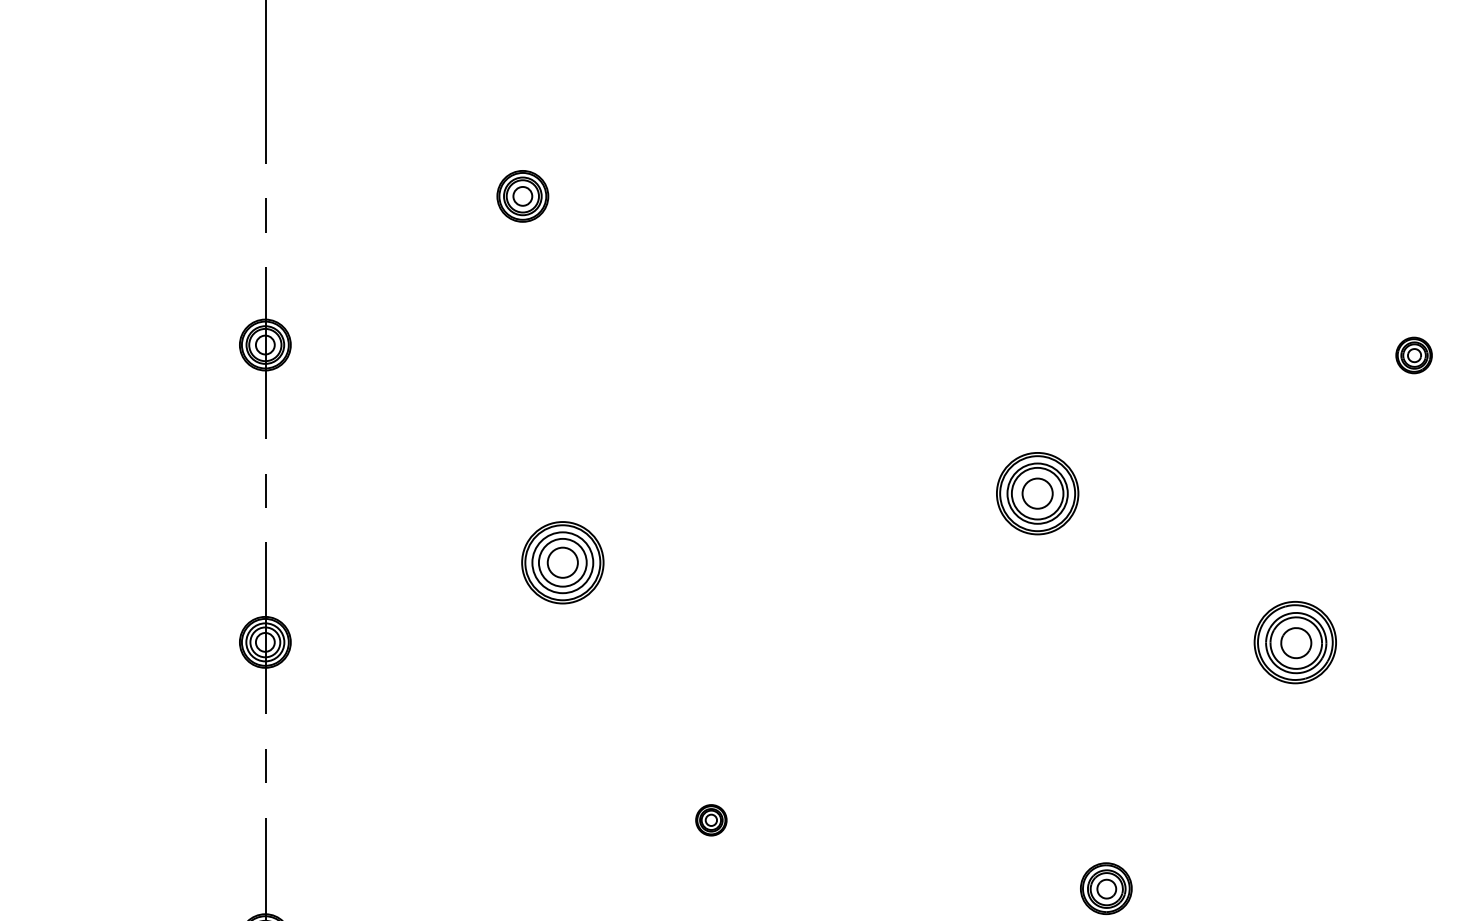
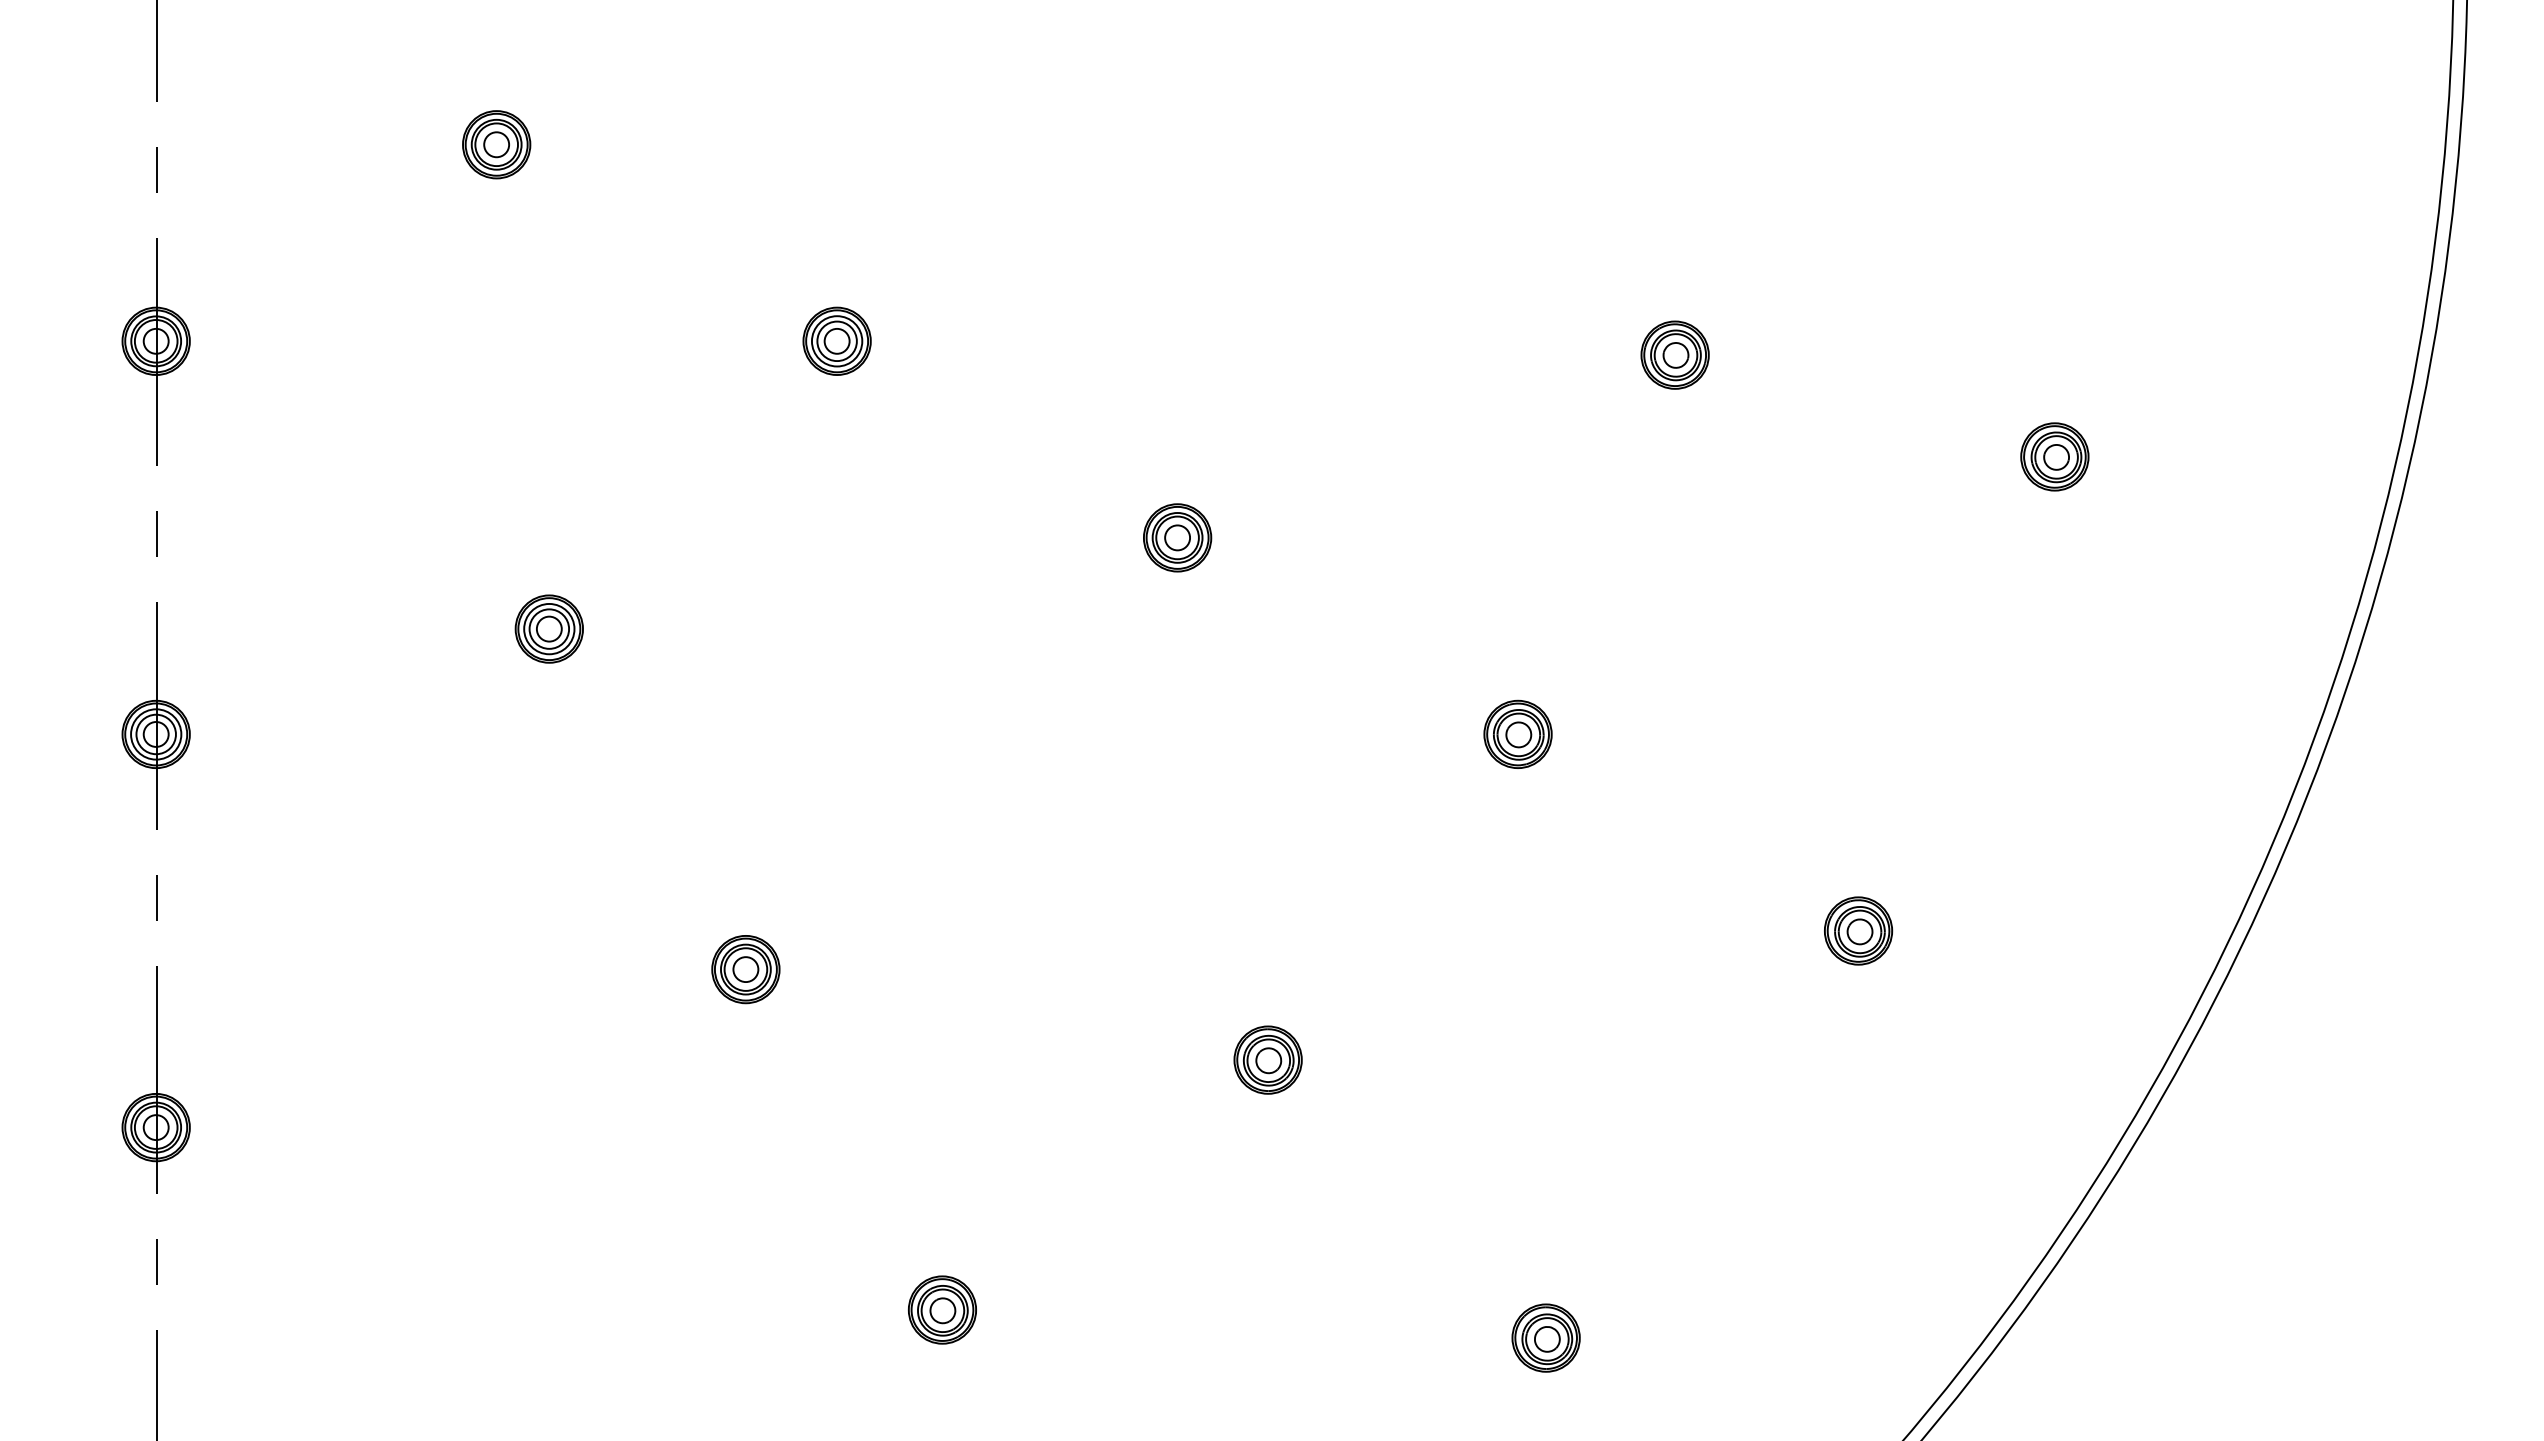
part: (779, 344) -> (836, 340), added
part: (1413, 355) -> (1674, 354), size x1.43
part: (1037, 493) -> (1177, 537), size x0.62
part: (562, 562) -> (548, 628), size x0.62
part: (1294, 641) -> (1517, 733), size x0.62
part: (711, 820) -> (745, 969), size x1.67

